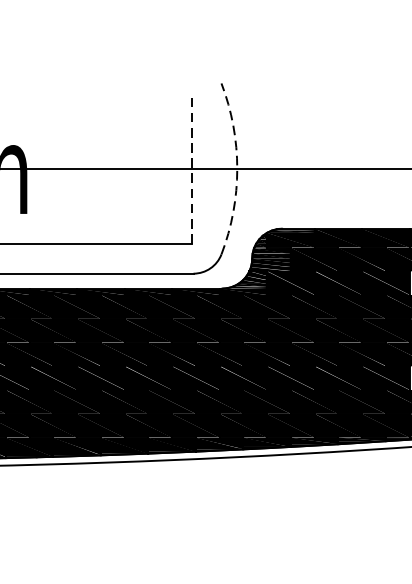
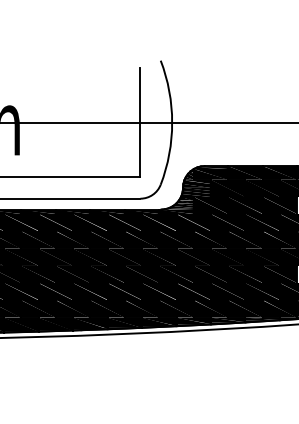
line: (192, 168) -> (139, 122), dashed -> solid
arc: (237, 168) -> (172, 122), dashed -> solid

